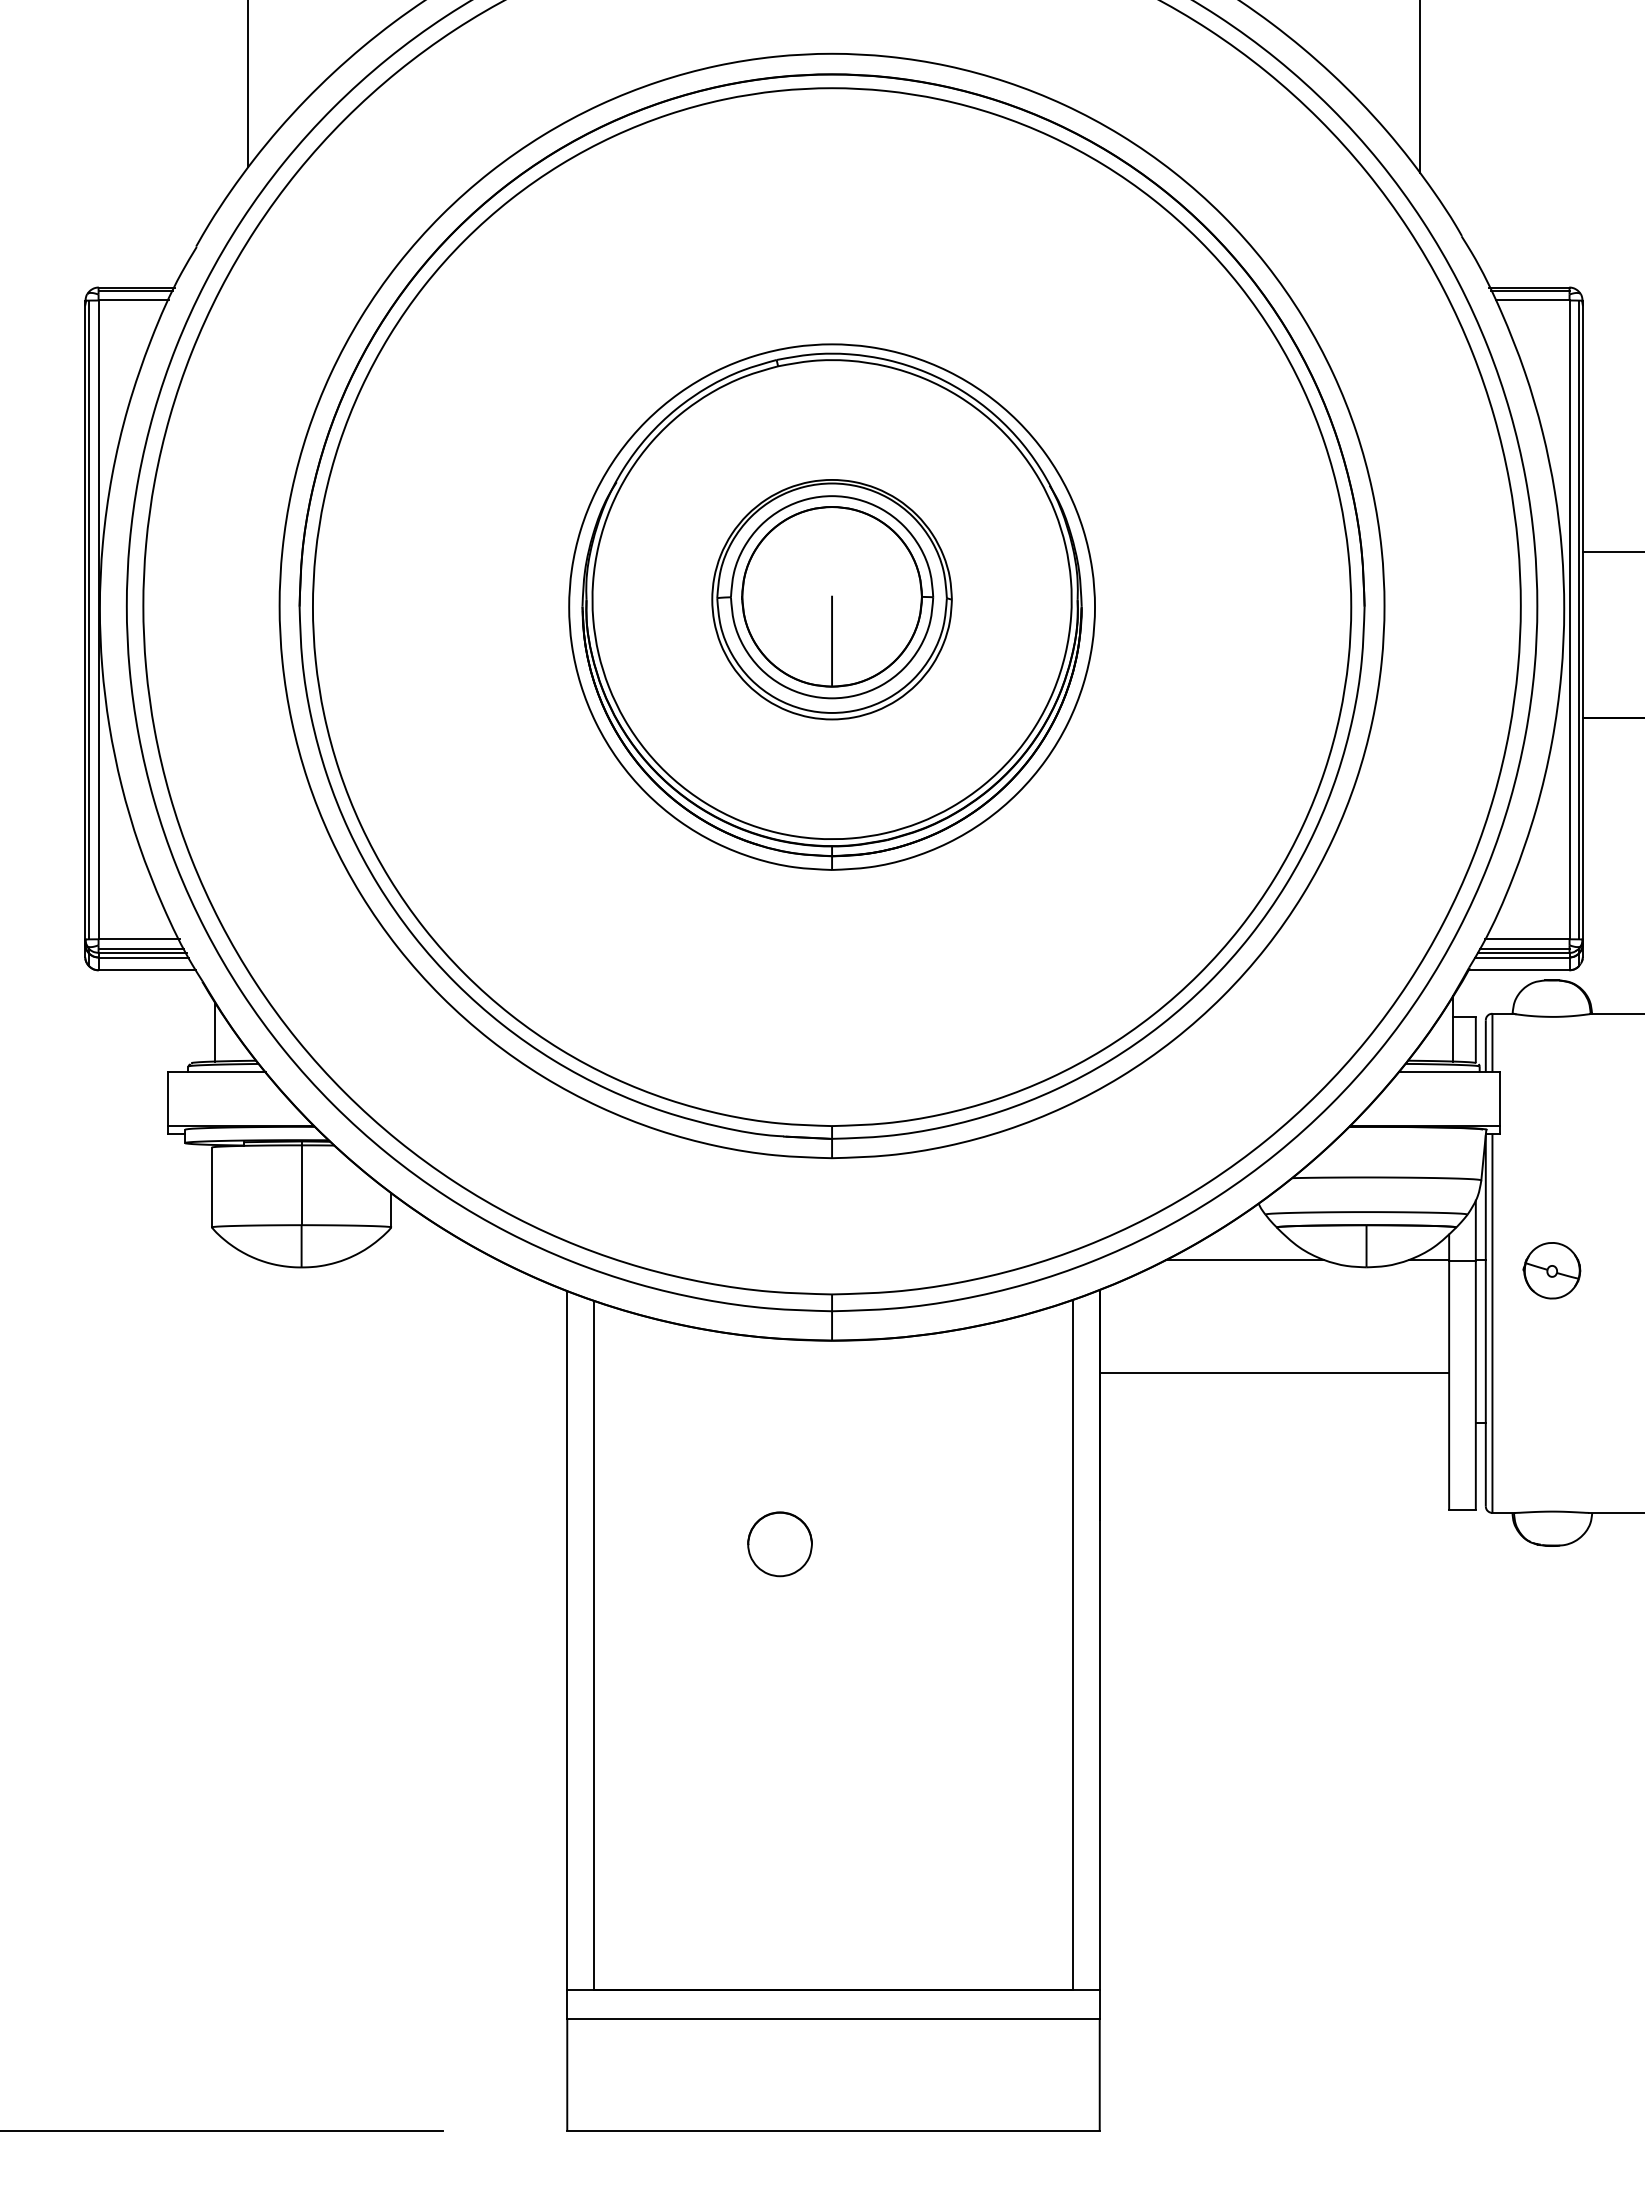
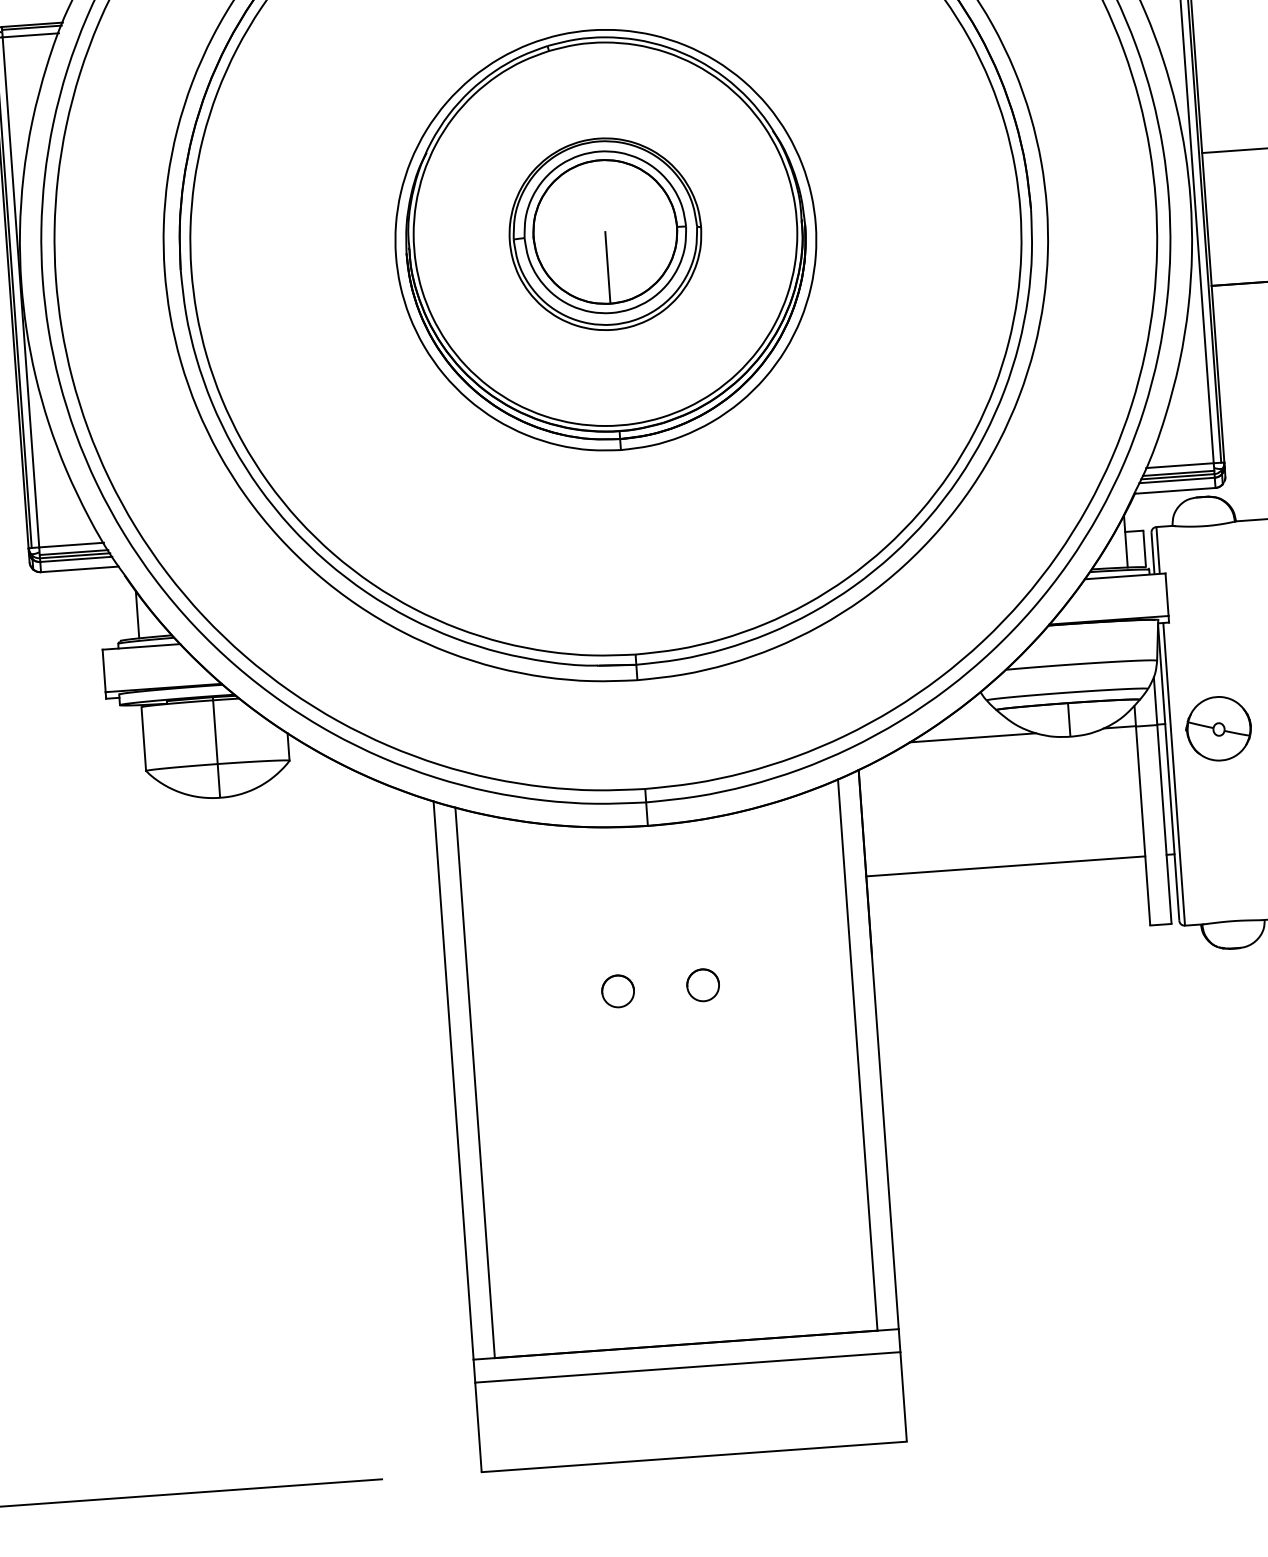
part: (1551, 1270) -> (1218, 728), size x1.43
line: (1274, 1373) -> (1005, 866), moved
part: (780, 1543) -> (618, 990), size x0.62
part: (886, 1543) -> (702, 984), added

